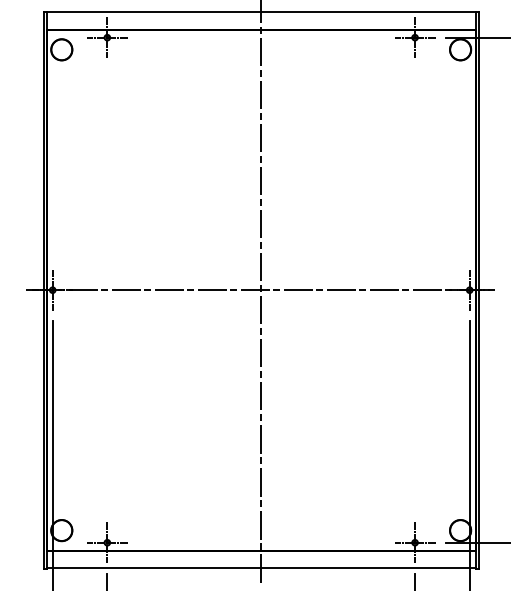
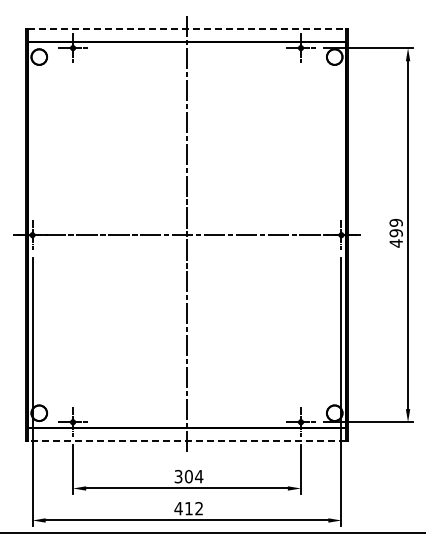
line: (261, 12) -> (187, 29), solid -> dashed
line: (261, 568) -> (187, 441), solid -> dashed

